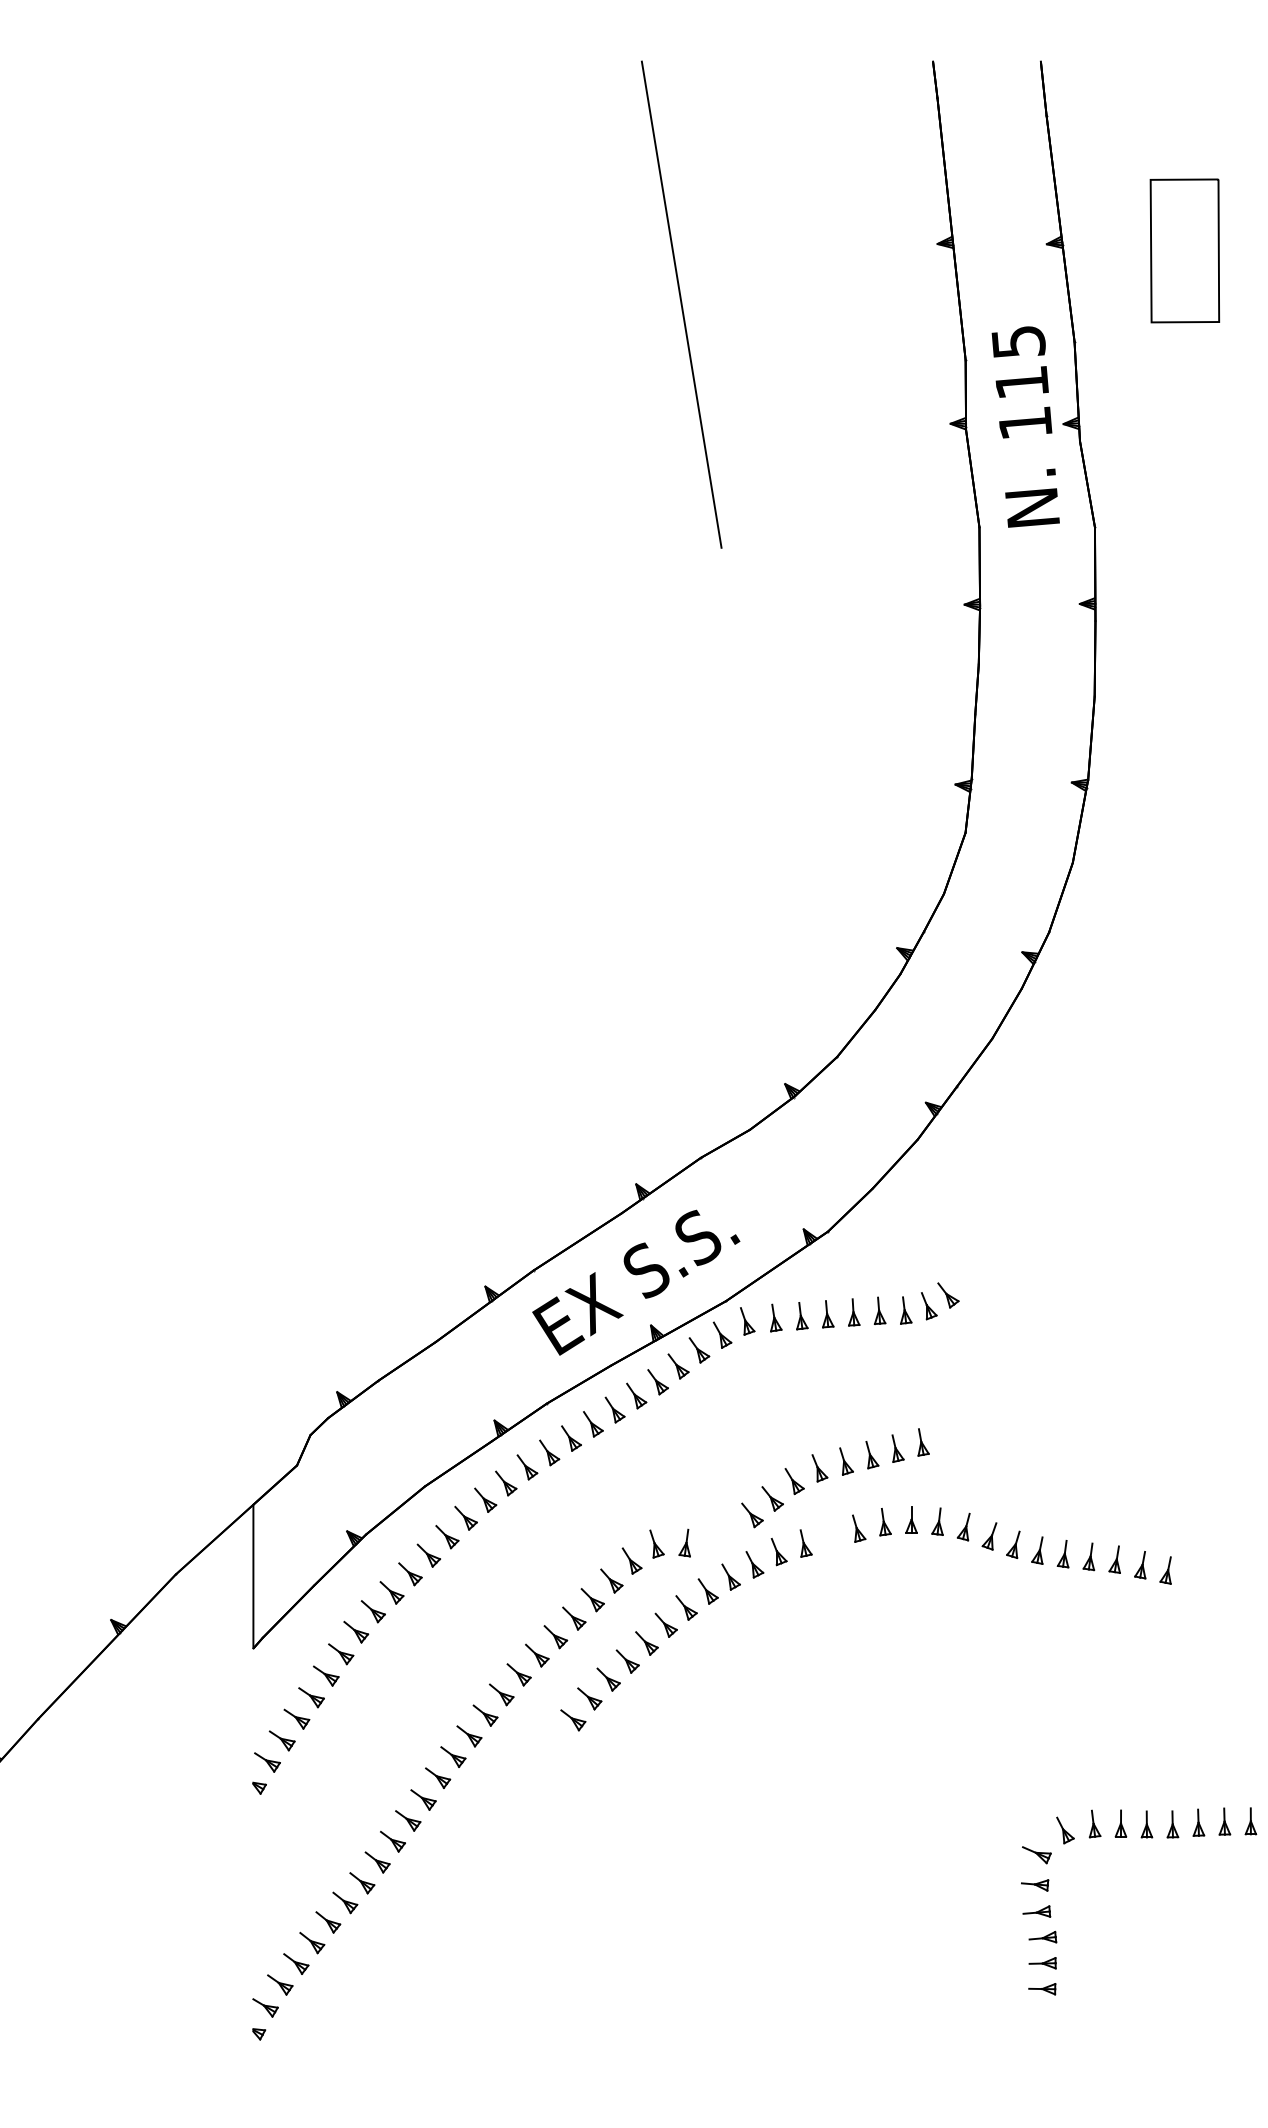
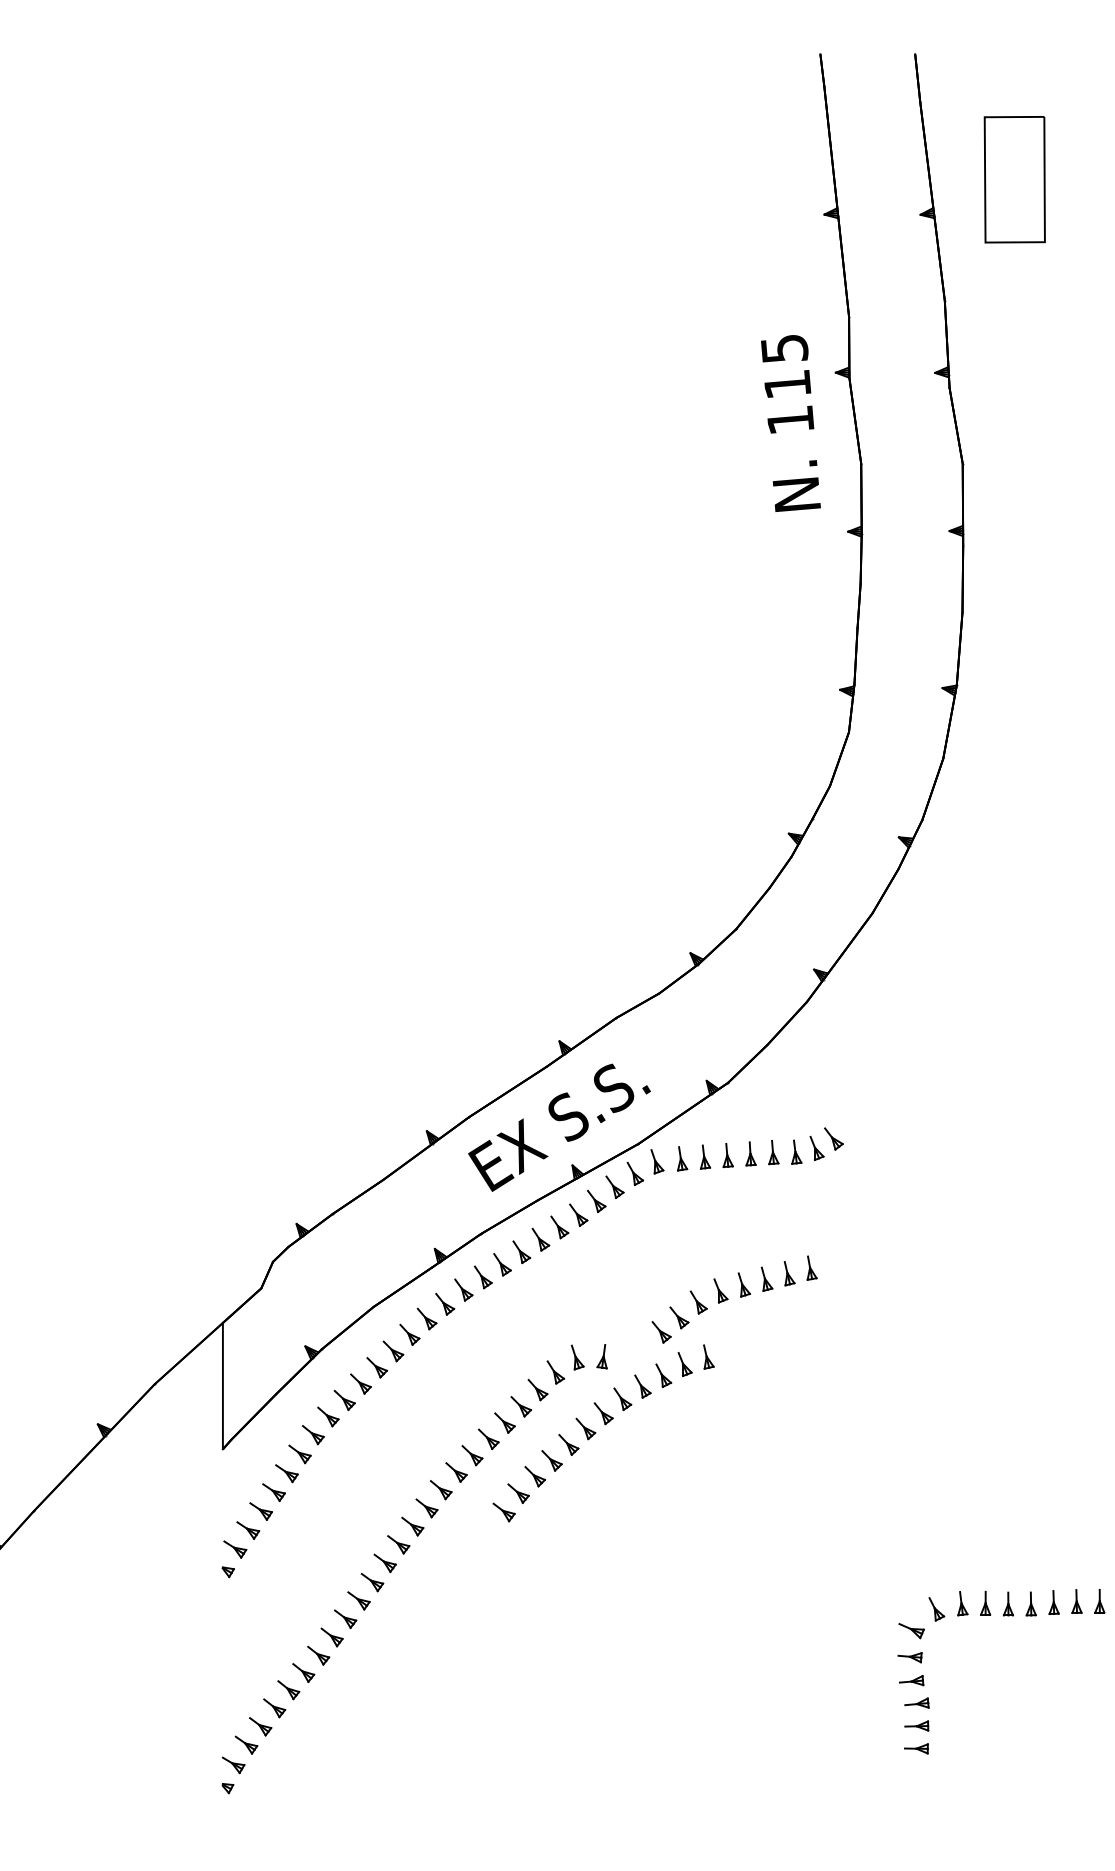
part: (1184, 250) -> (1014, 179), moved
line: (681, 304) -> (599, 267), removed
text: (1025, 427) -> (790, 423), moved
part: (1011, 1545) -> (889, 1358), removed

